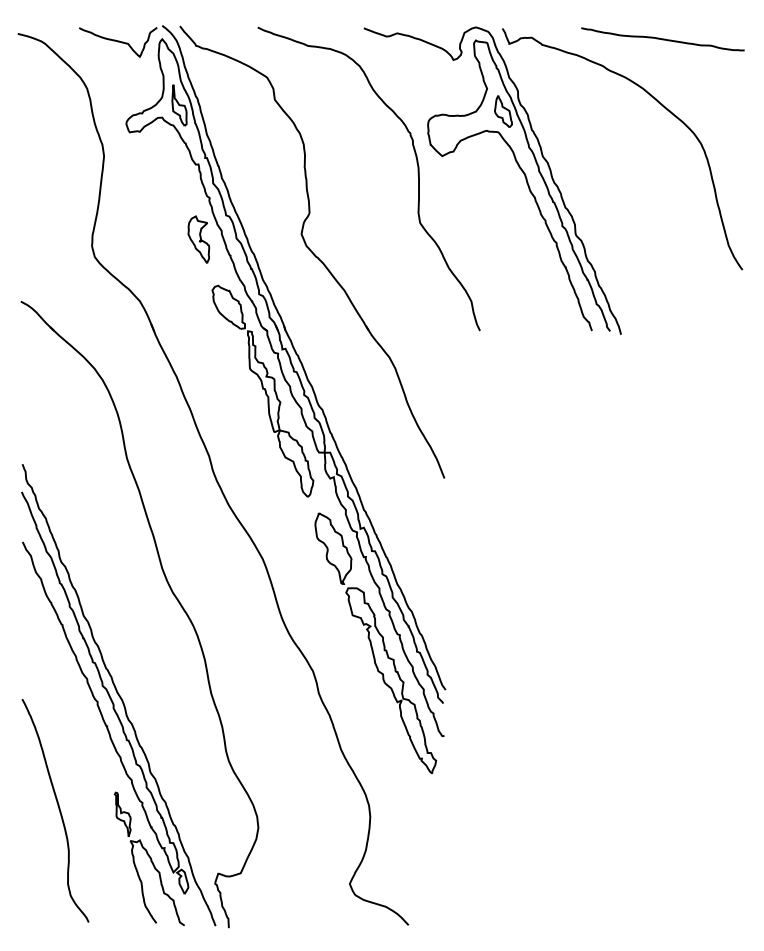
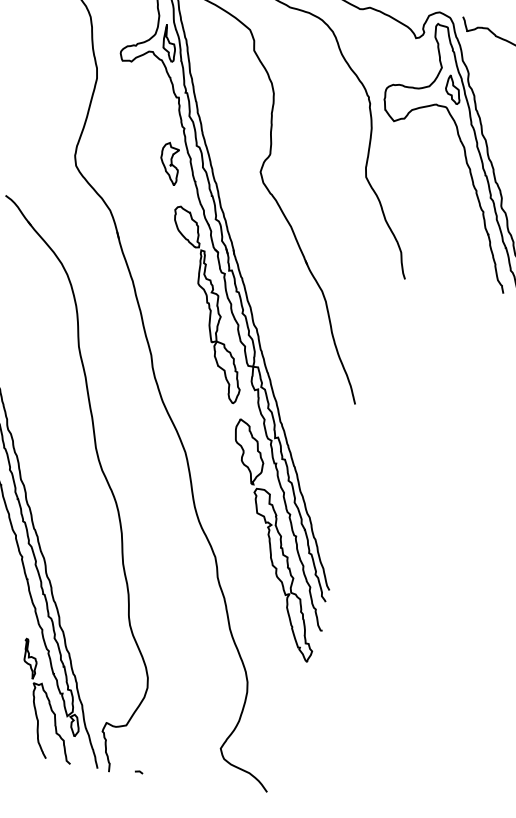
line: (262, 923) -> (139, 772), added

